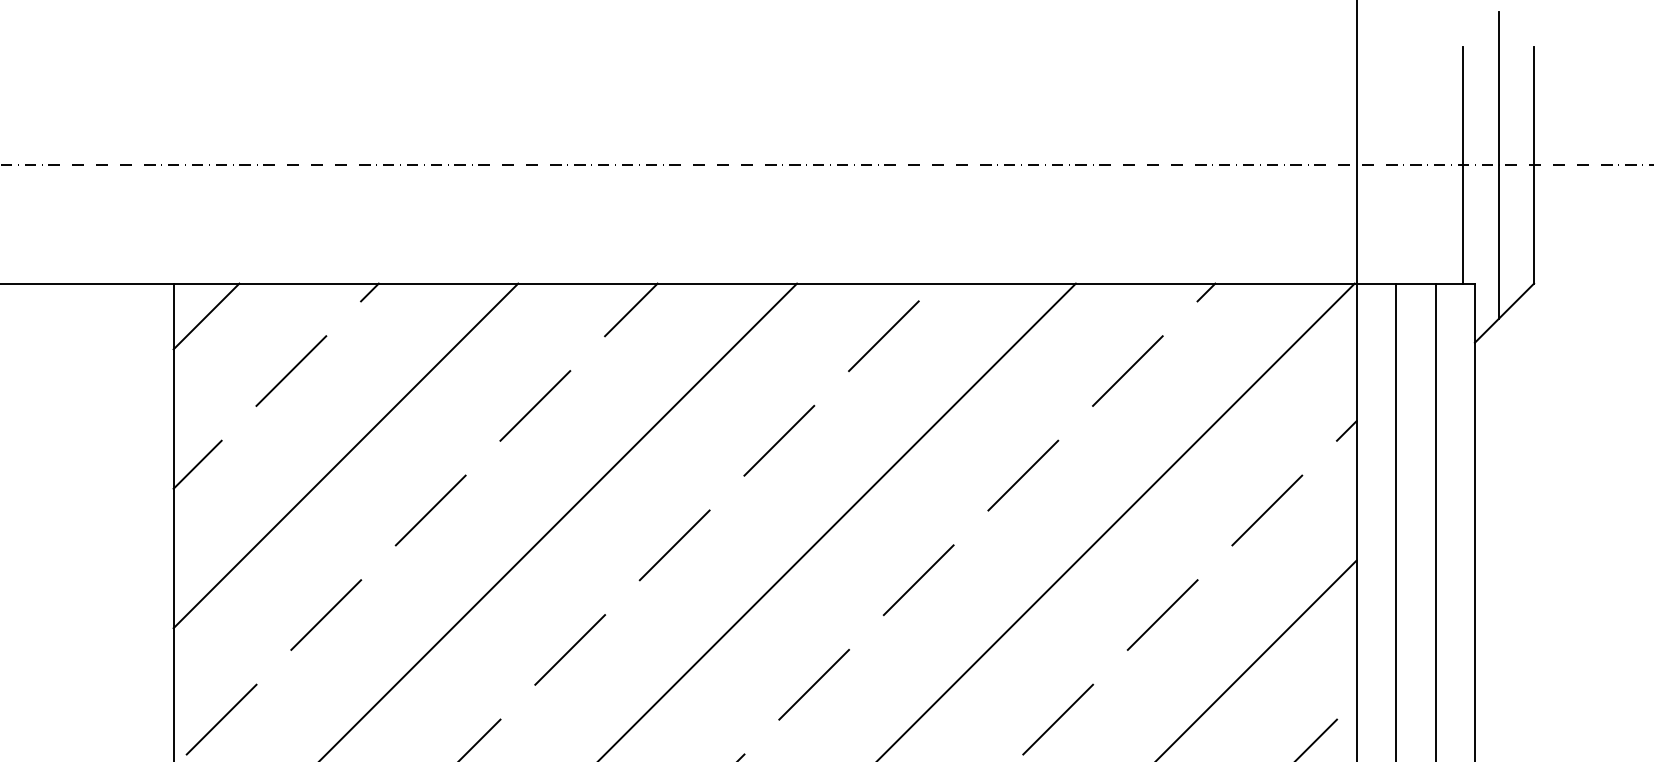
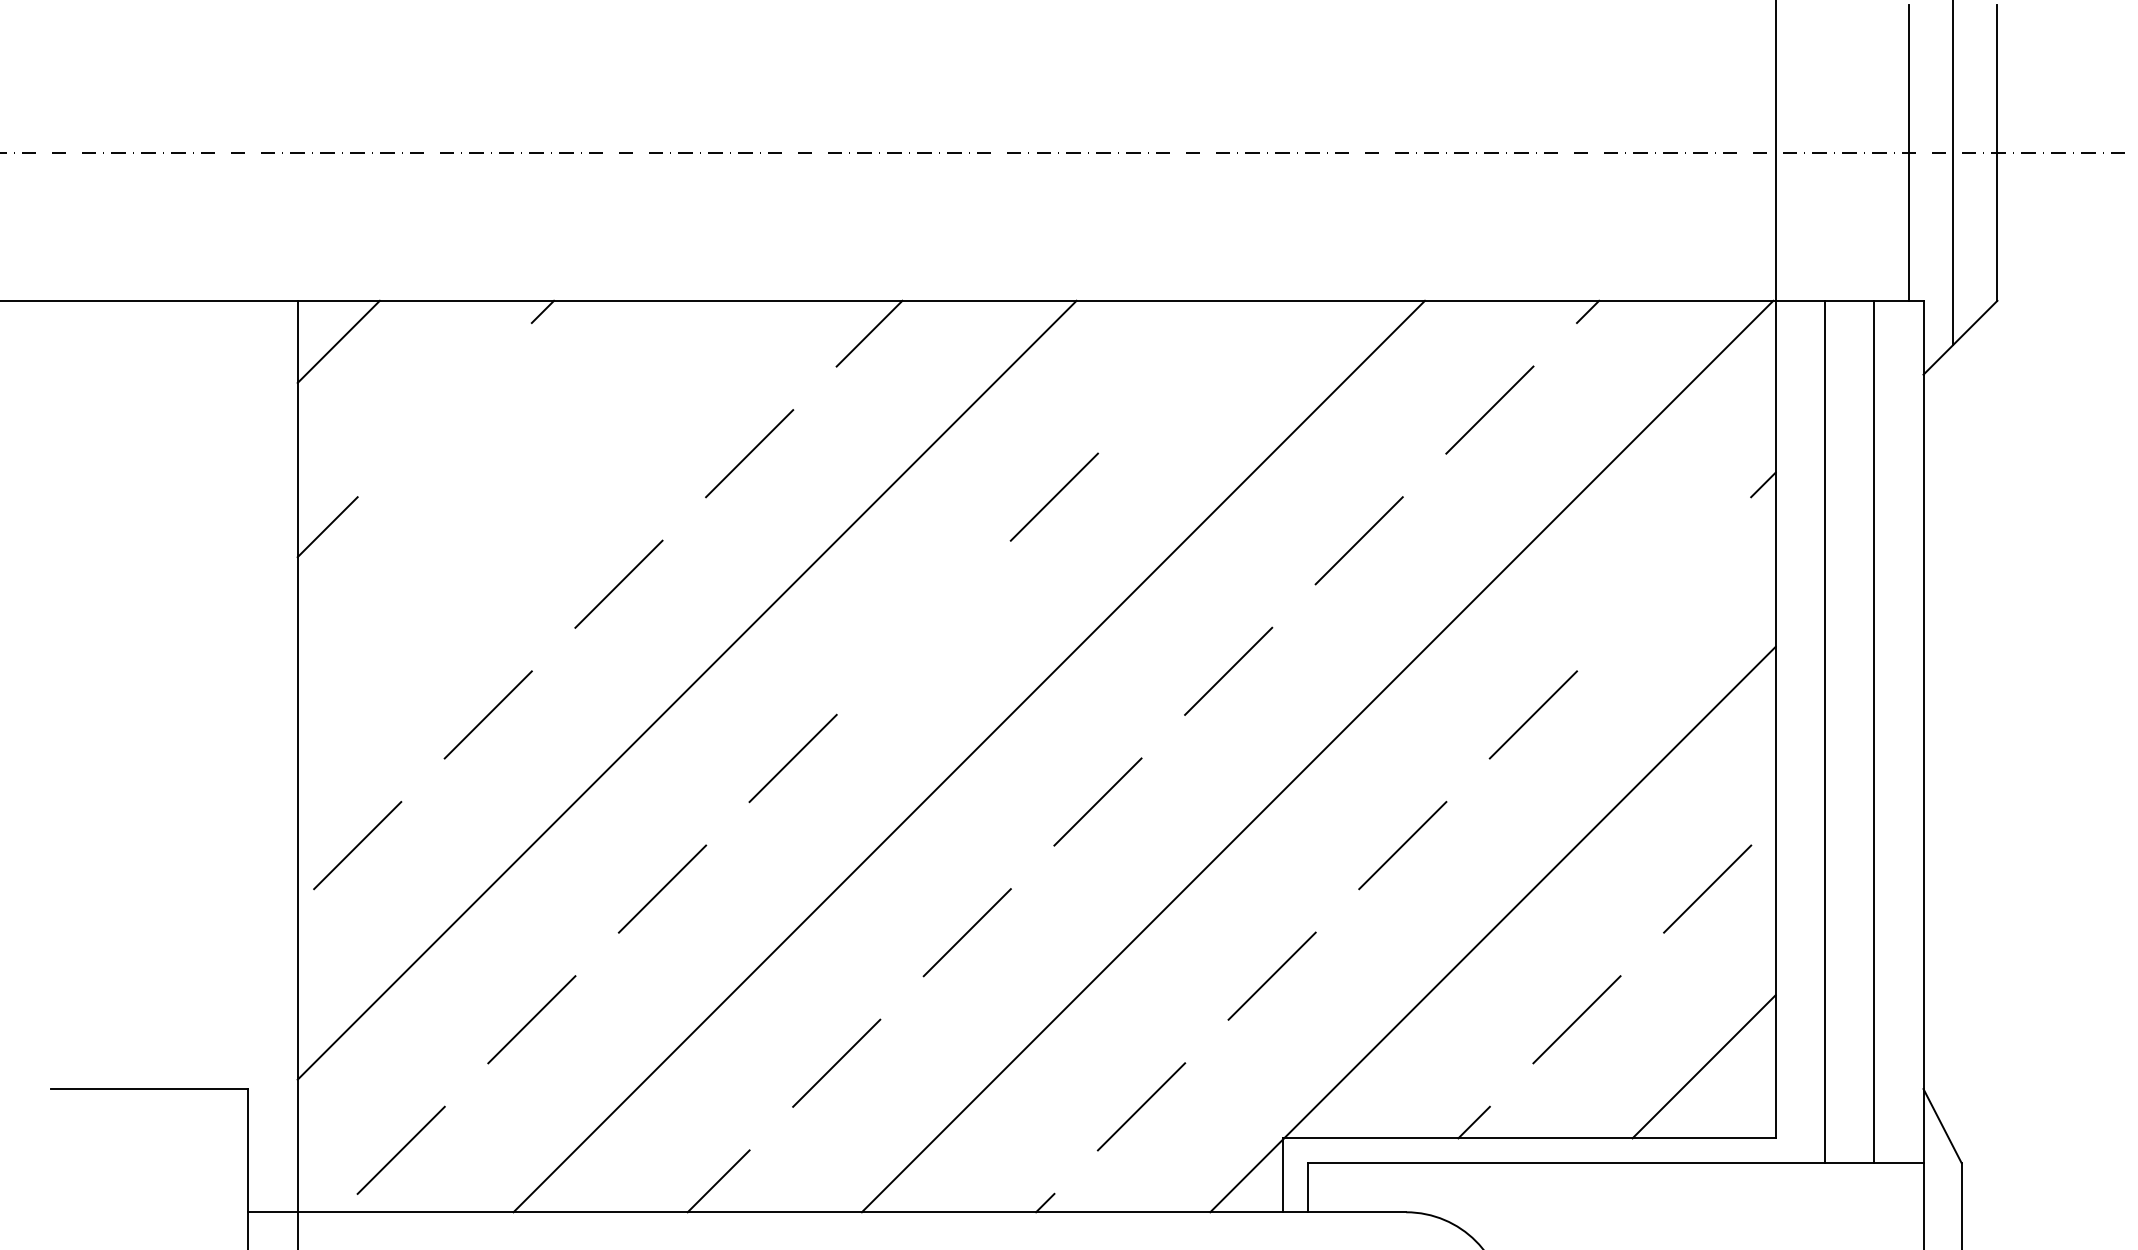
line: (883, 336) -> (1184, 366), removed
line: (291, 370) -> (444, 409), removed
line: (345, 455) -> (512, 515), removed
line: (1266, 509) -> (1663, 583), removed
line: (674, 545) -> (923, 627), removed

